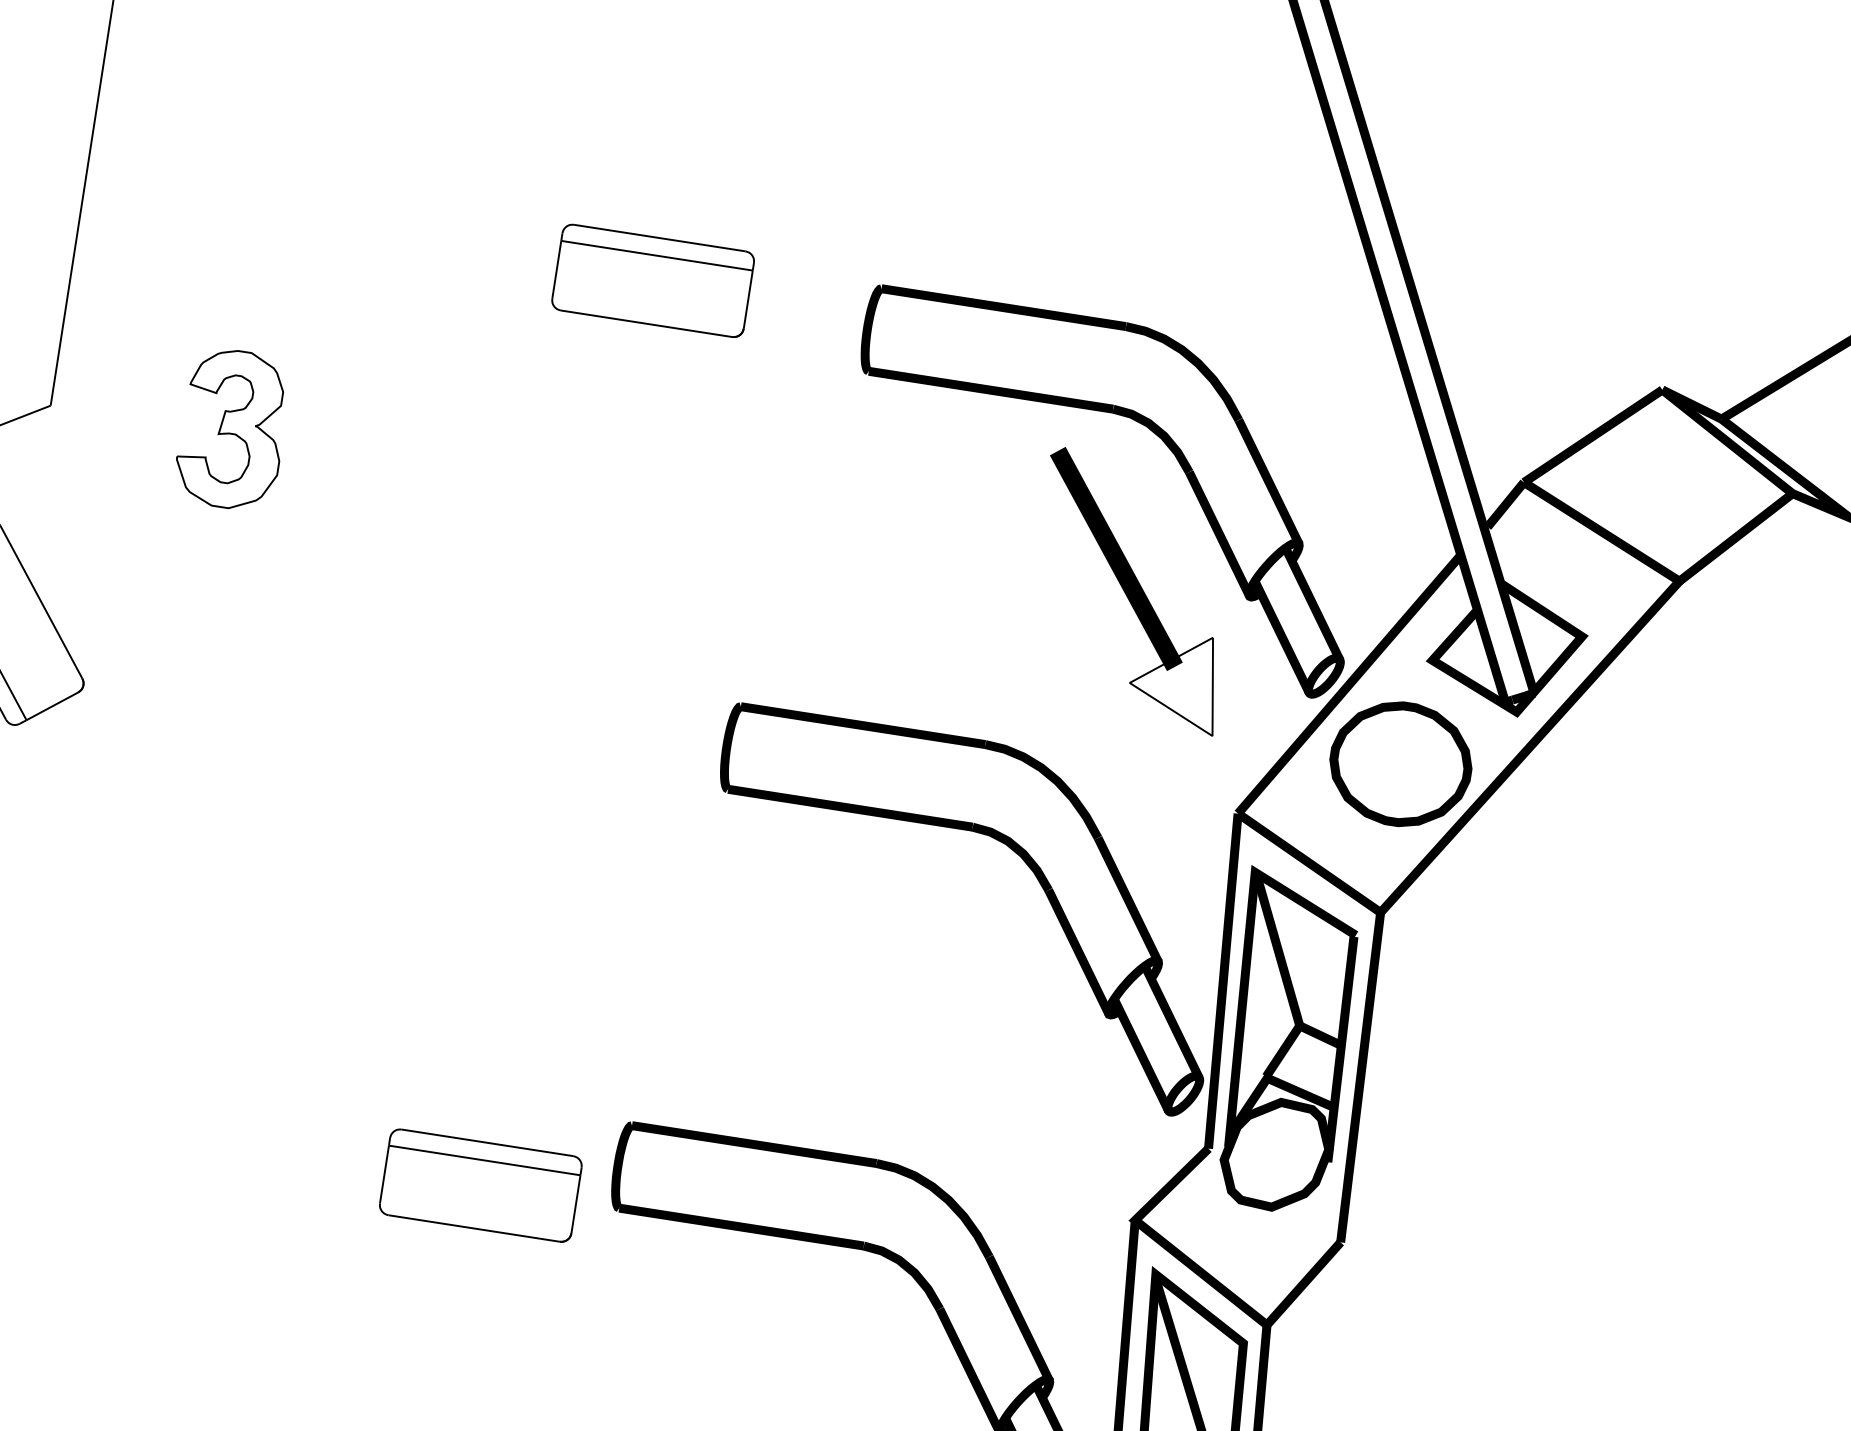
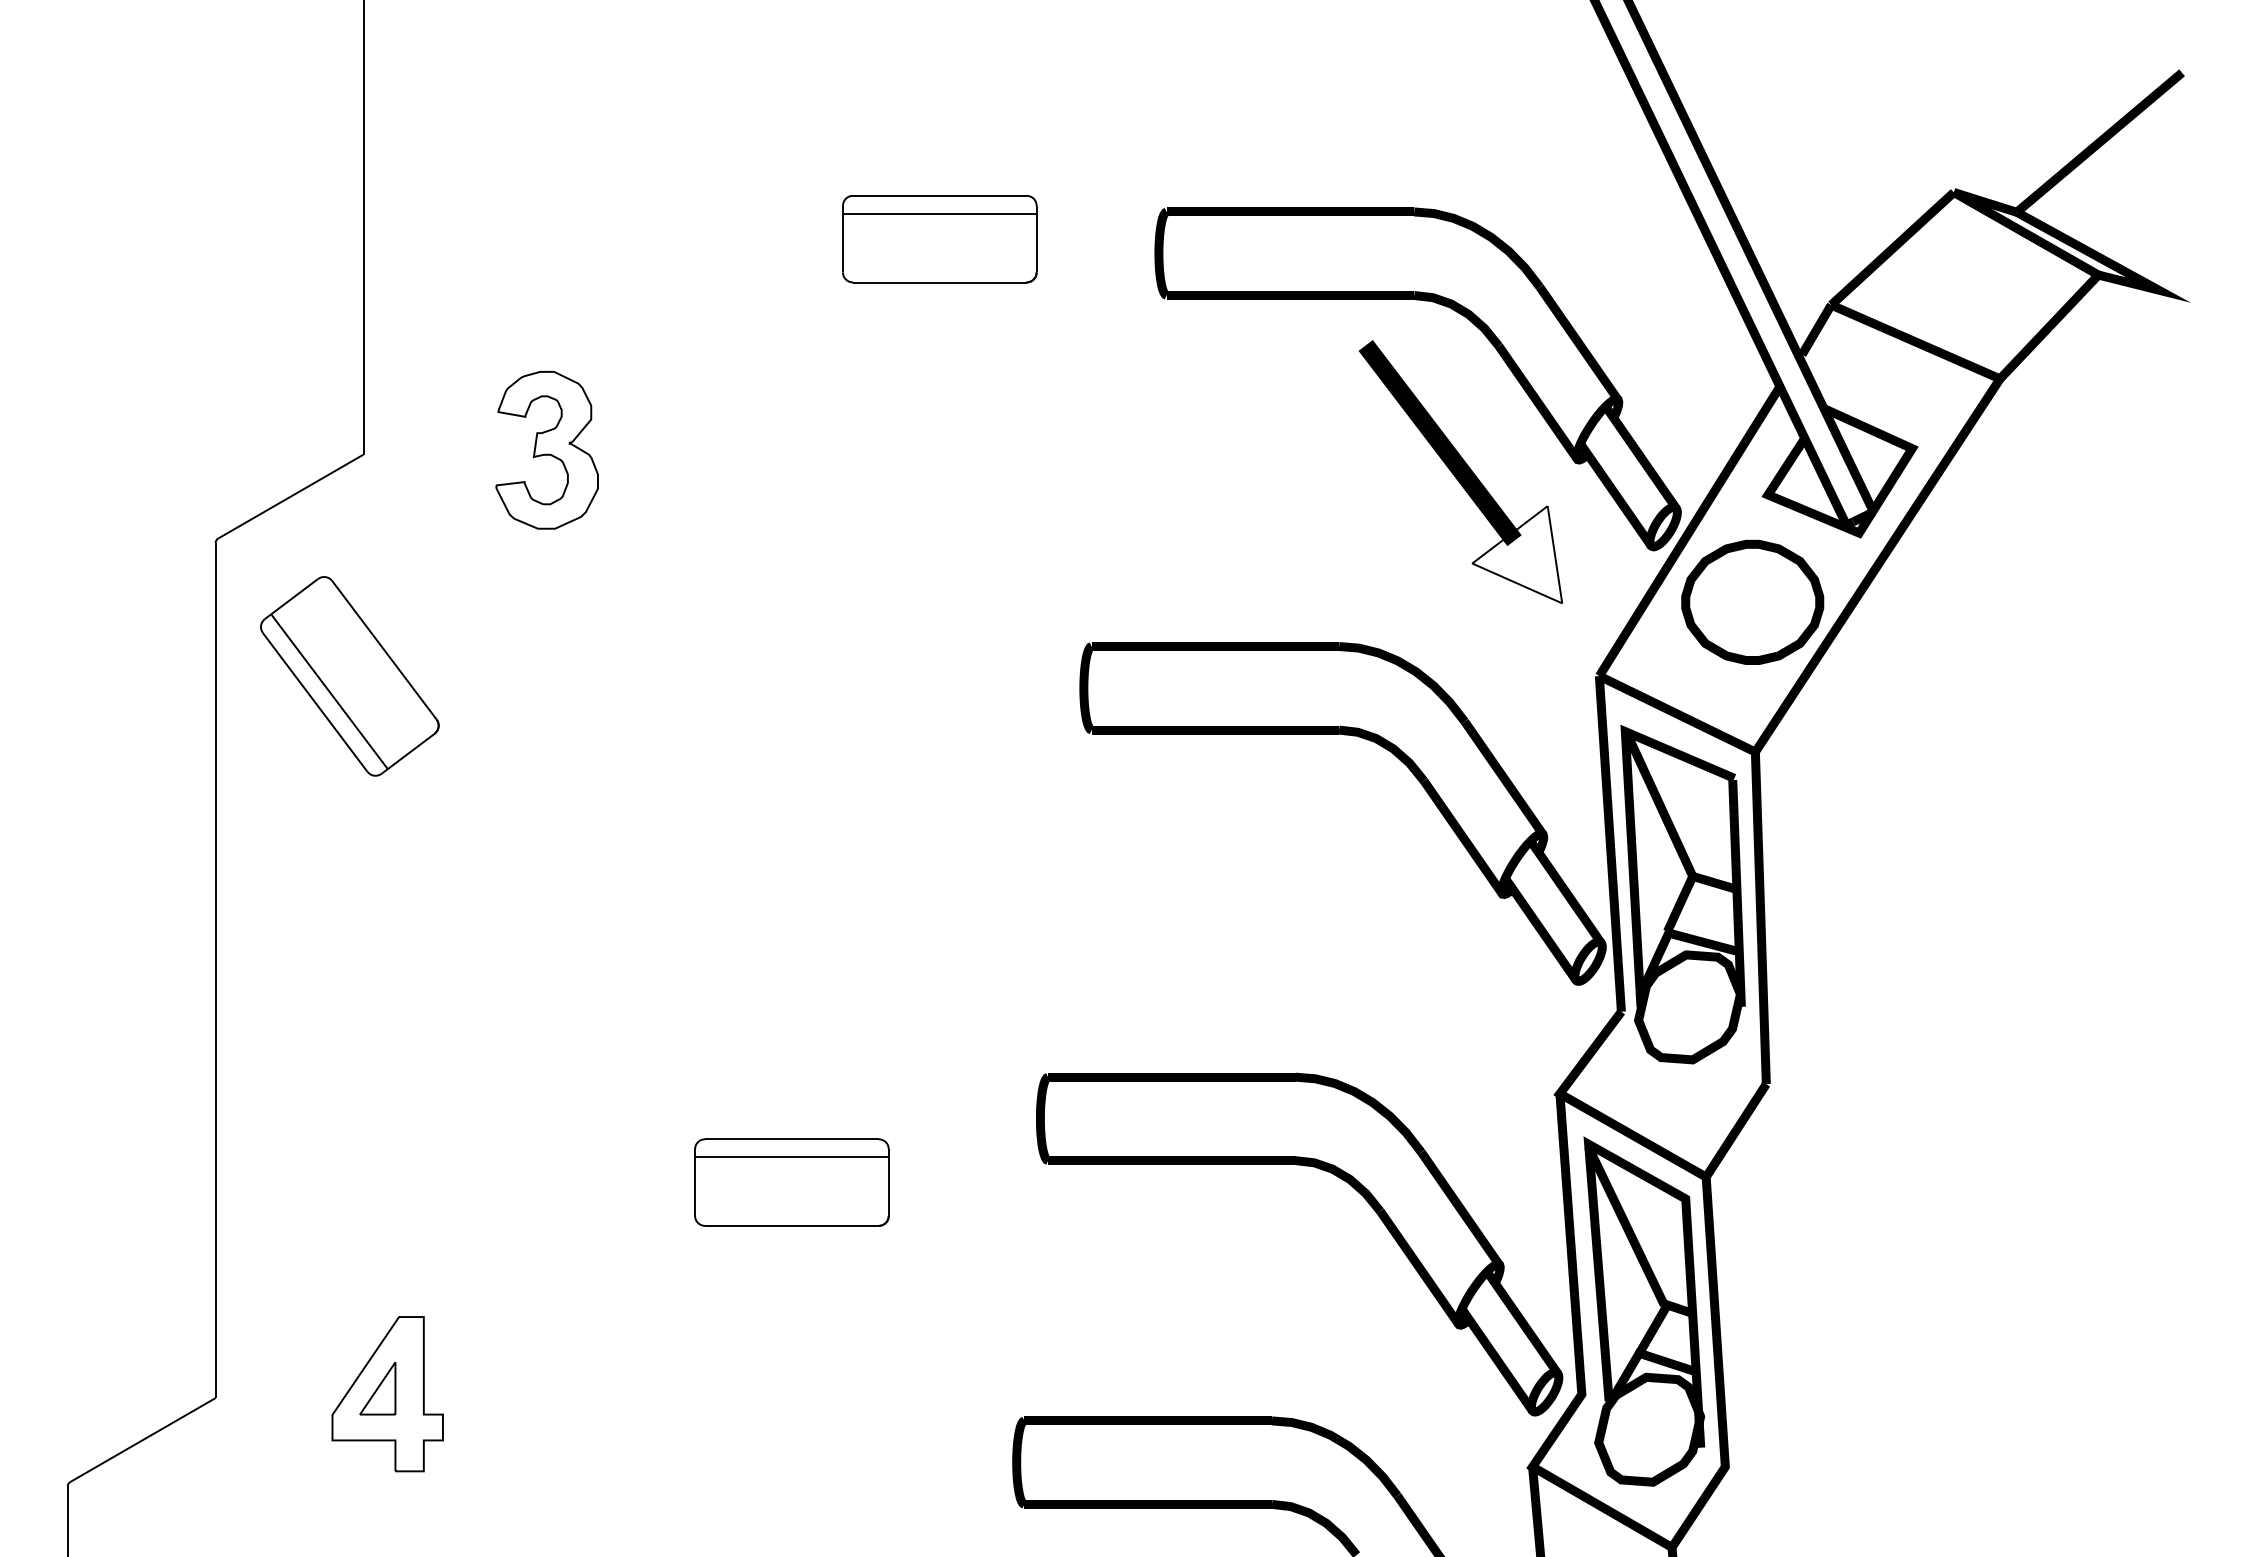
part: (480, 1185) -> (791, 1182), moved

